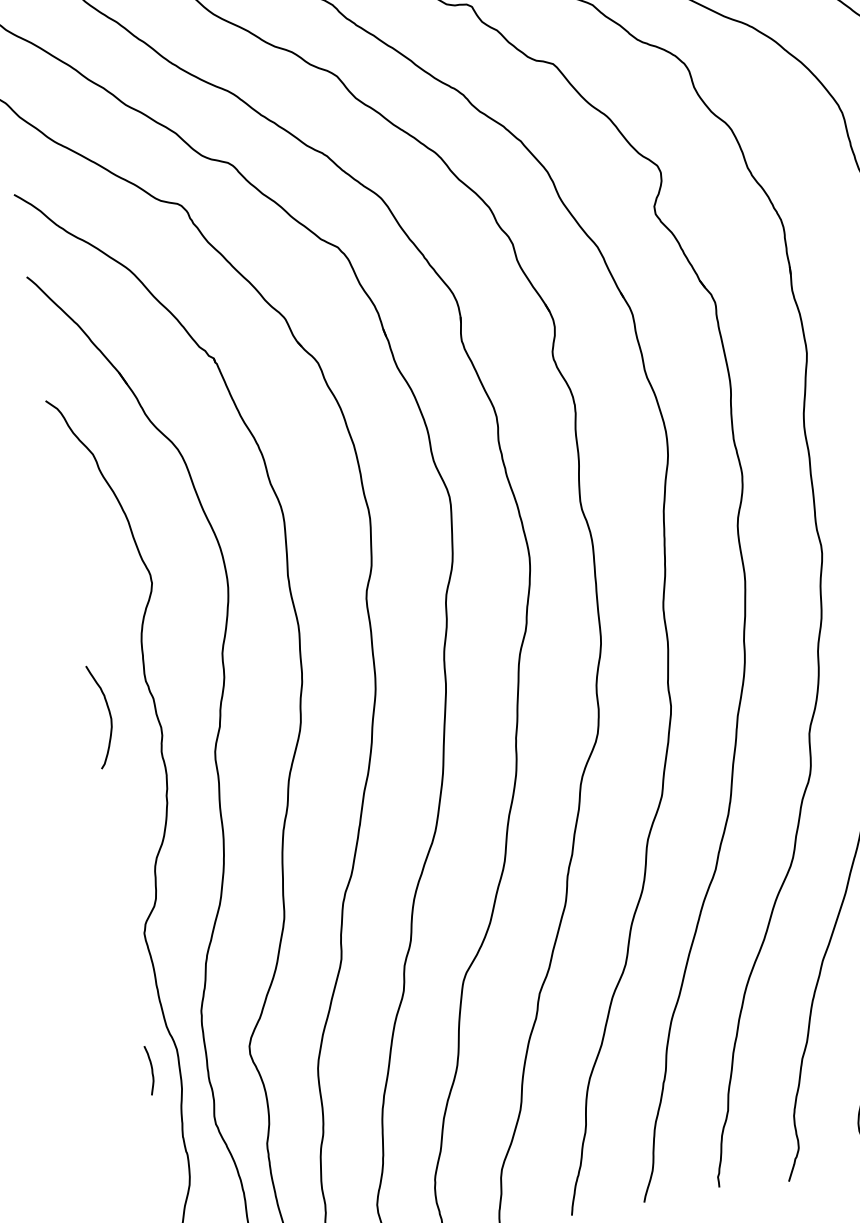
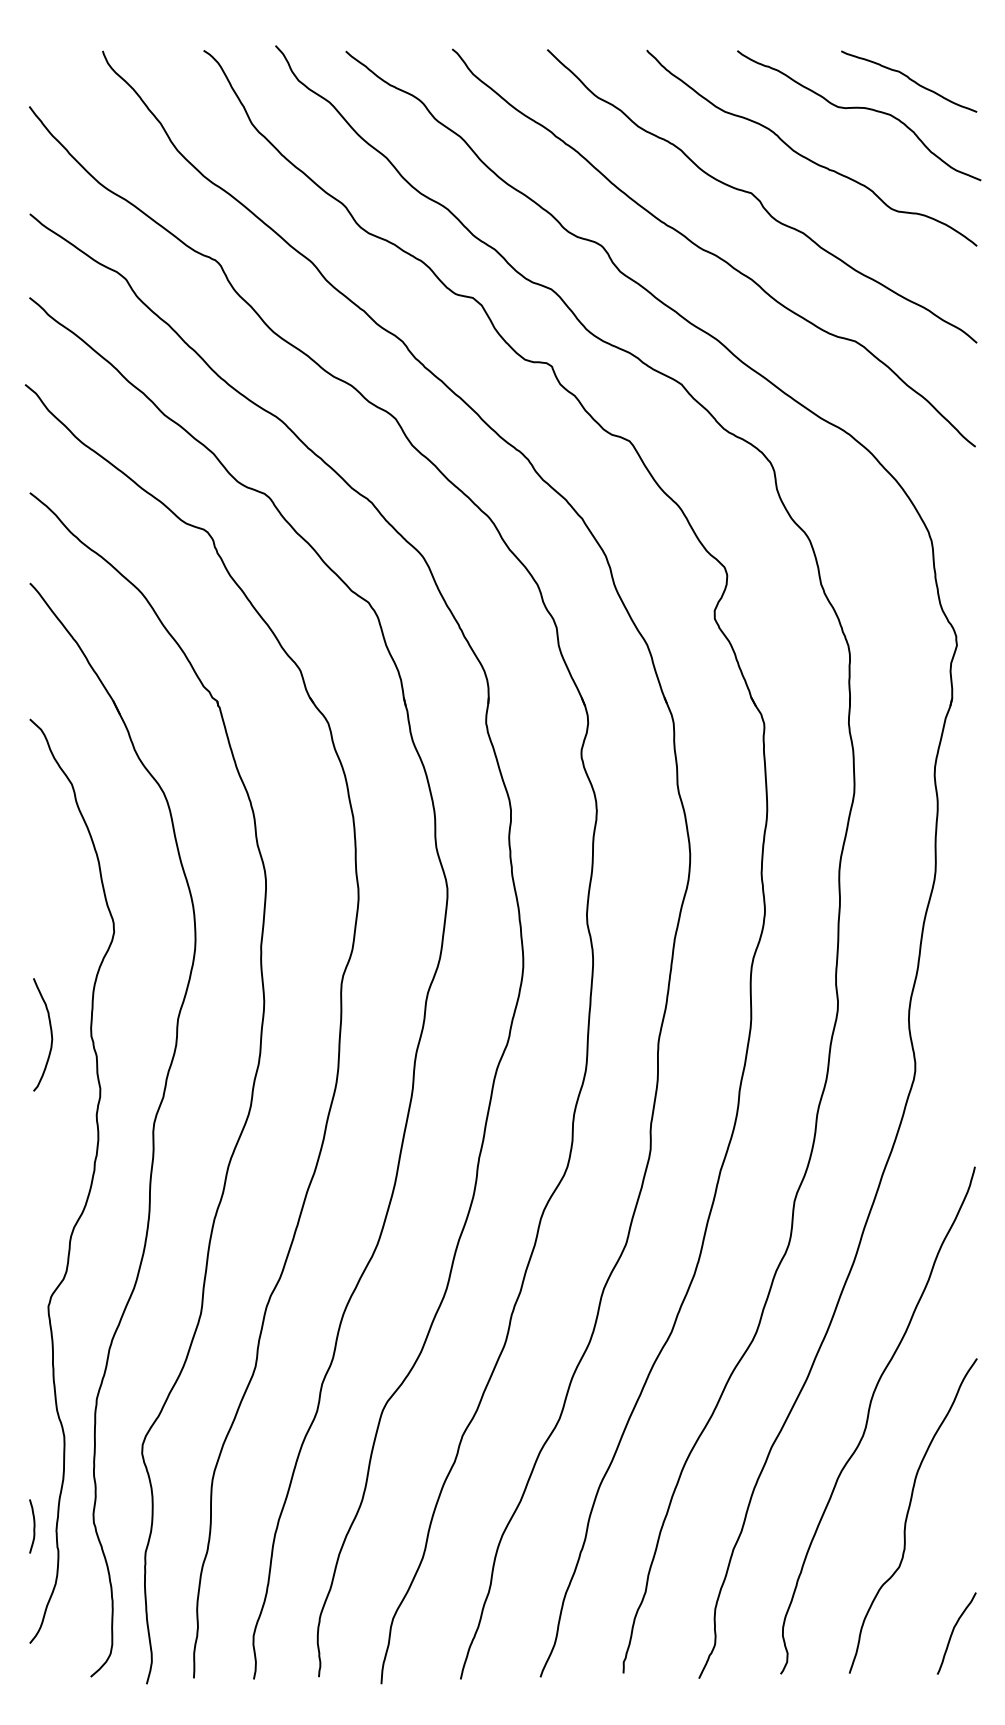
curve: (109, 714) -> (50, 1034), moved
curve: (151, 1070) -> (33, 1526), moved

